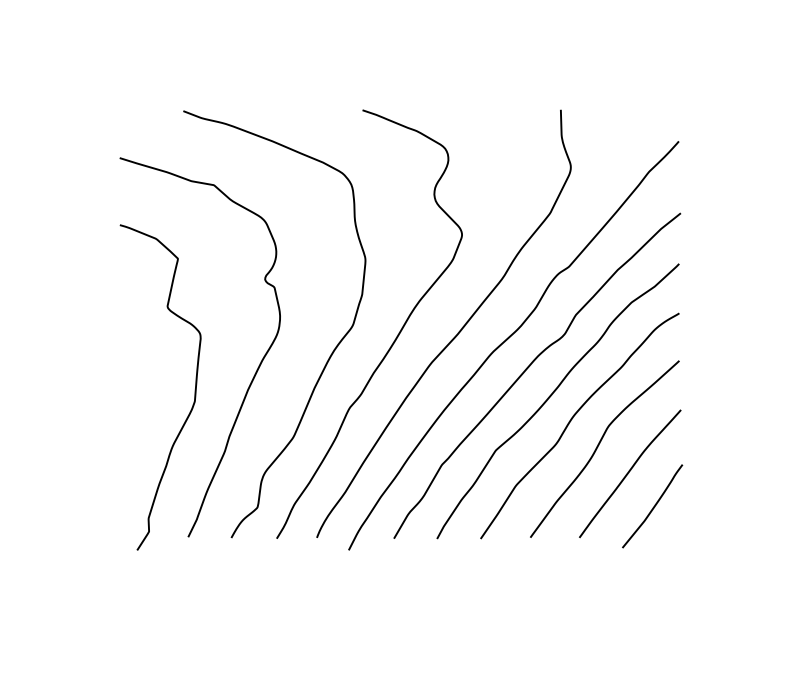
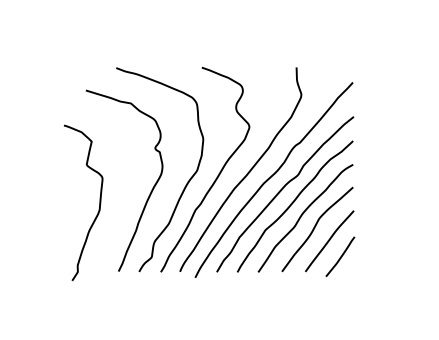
curve: (194, 386) -> (99, 202), moved

